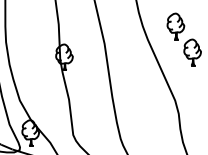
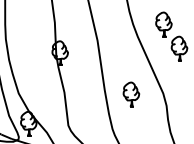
part: (140, 101) -> (130, 94), added

